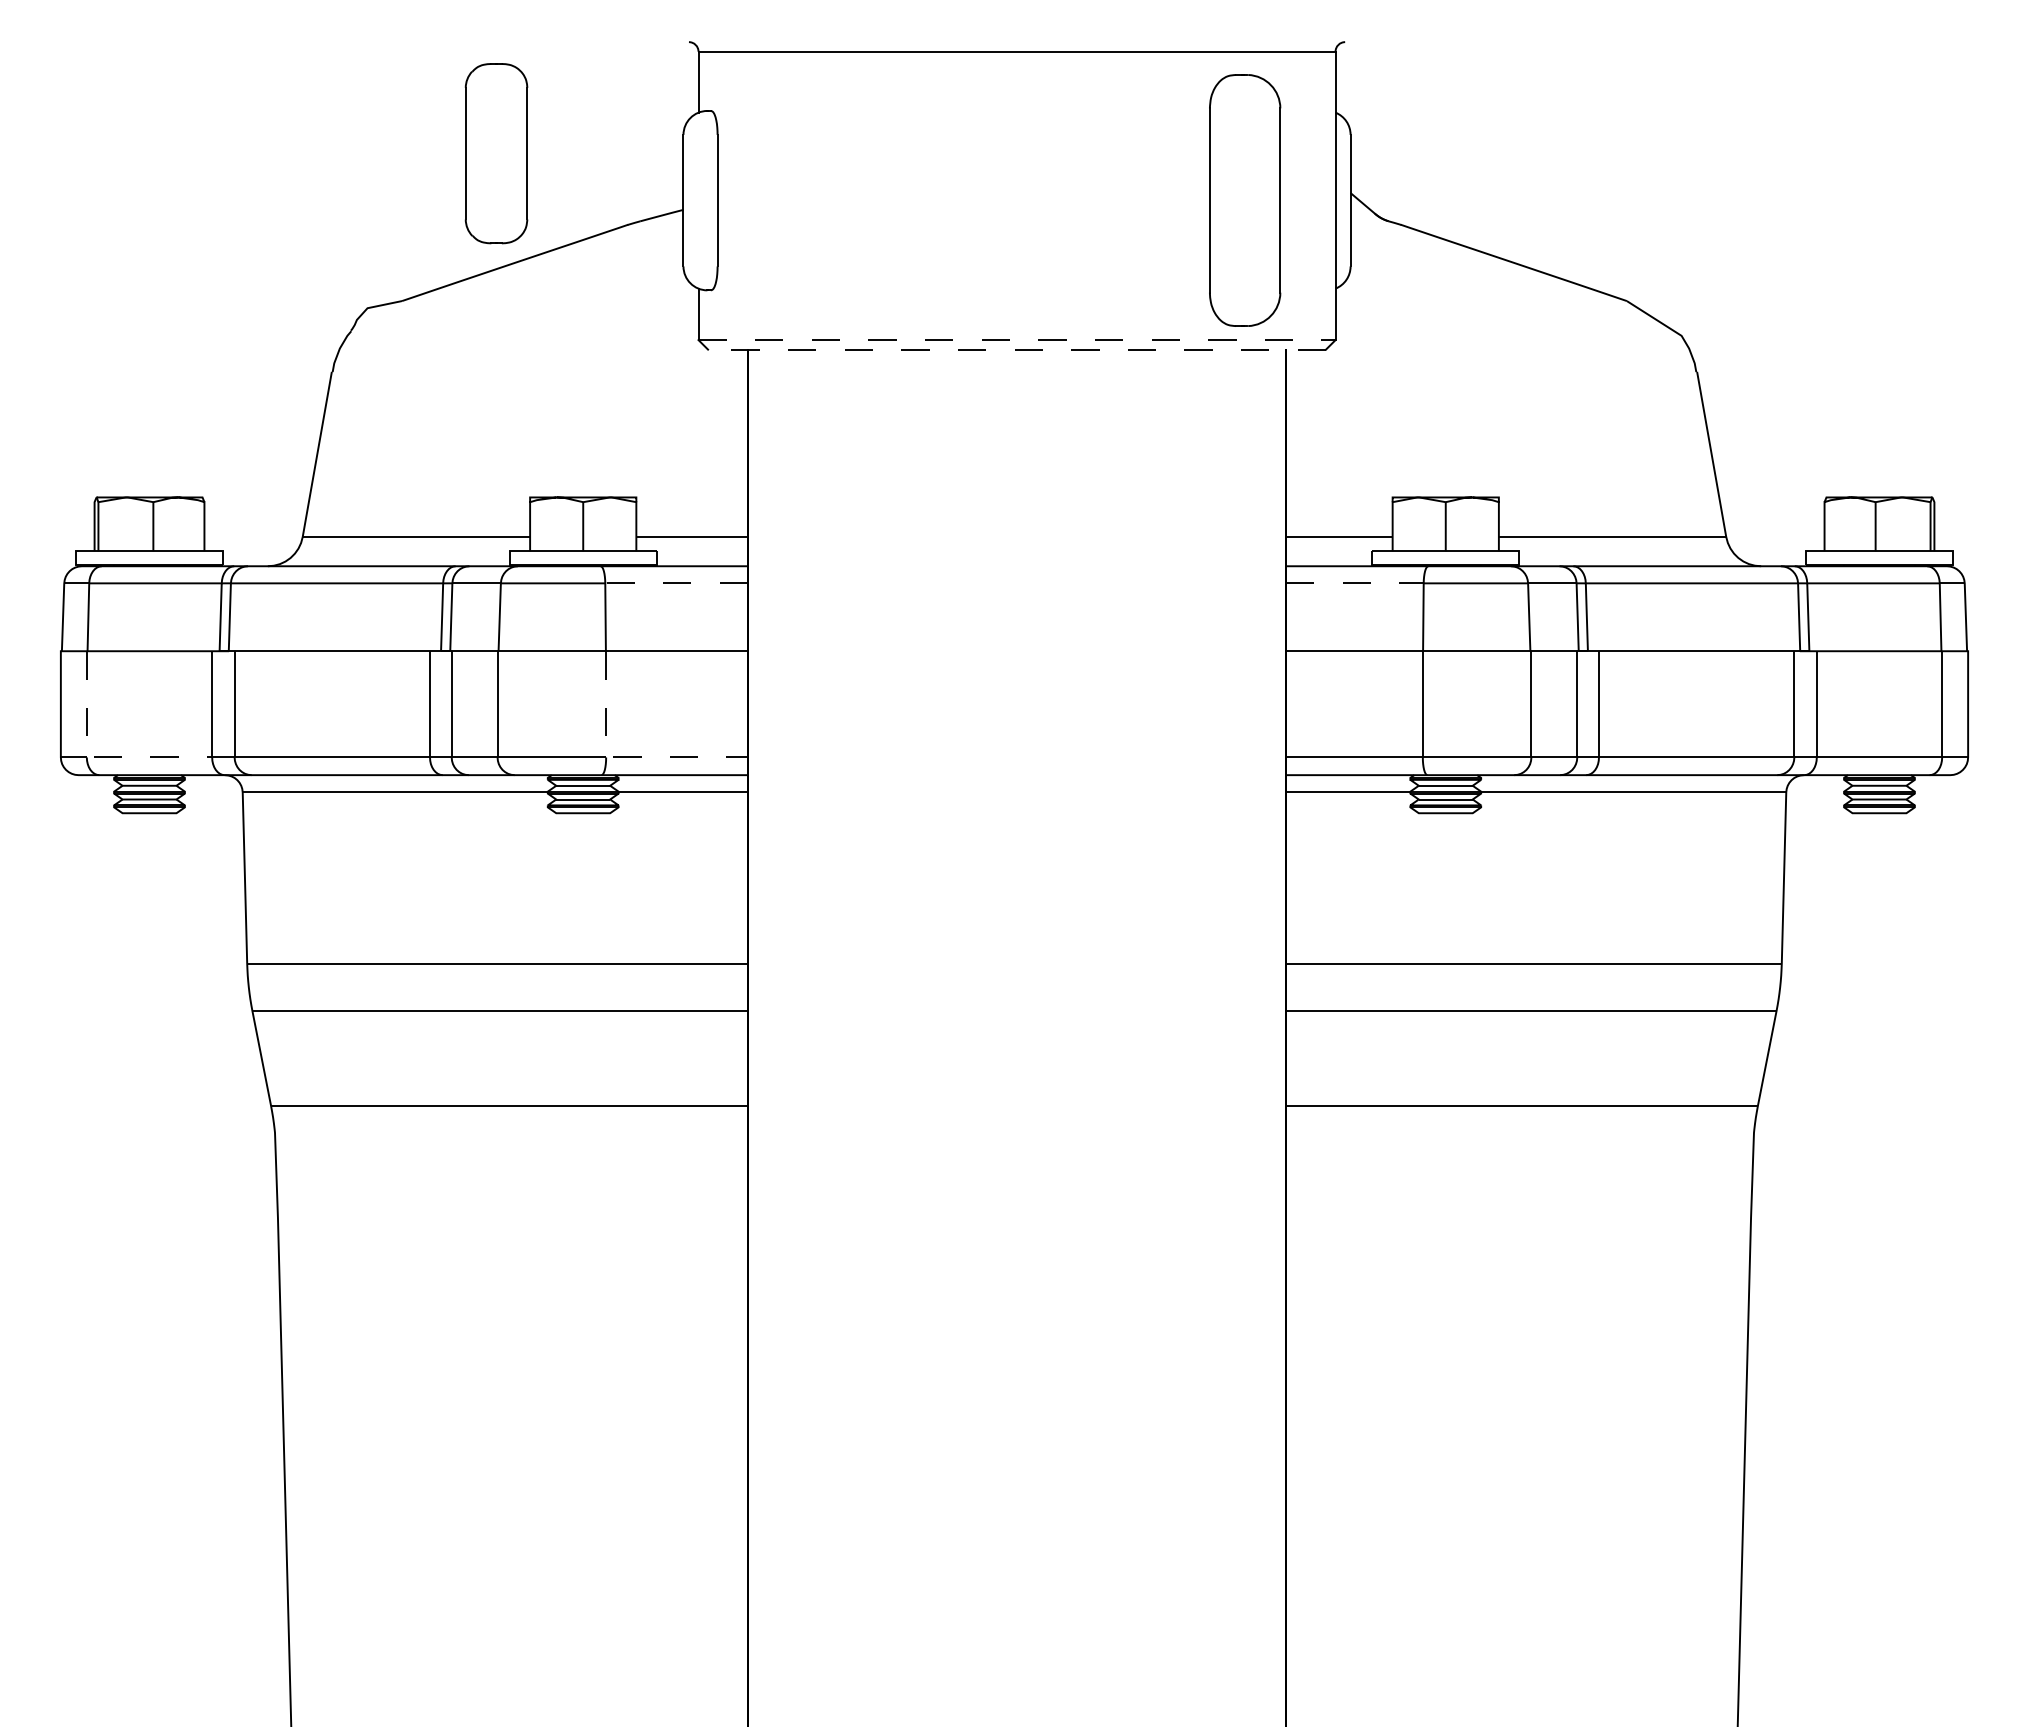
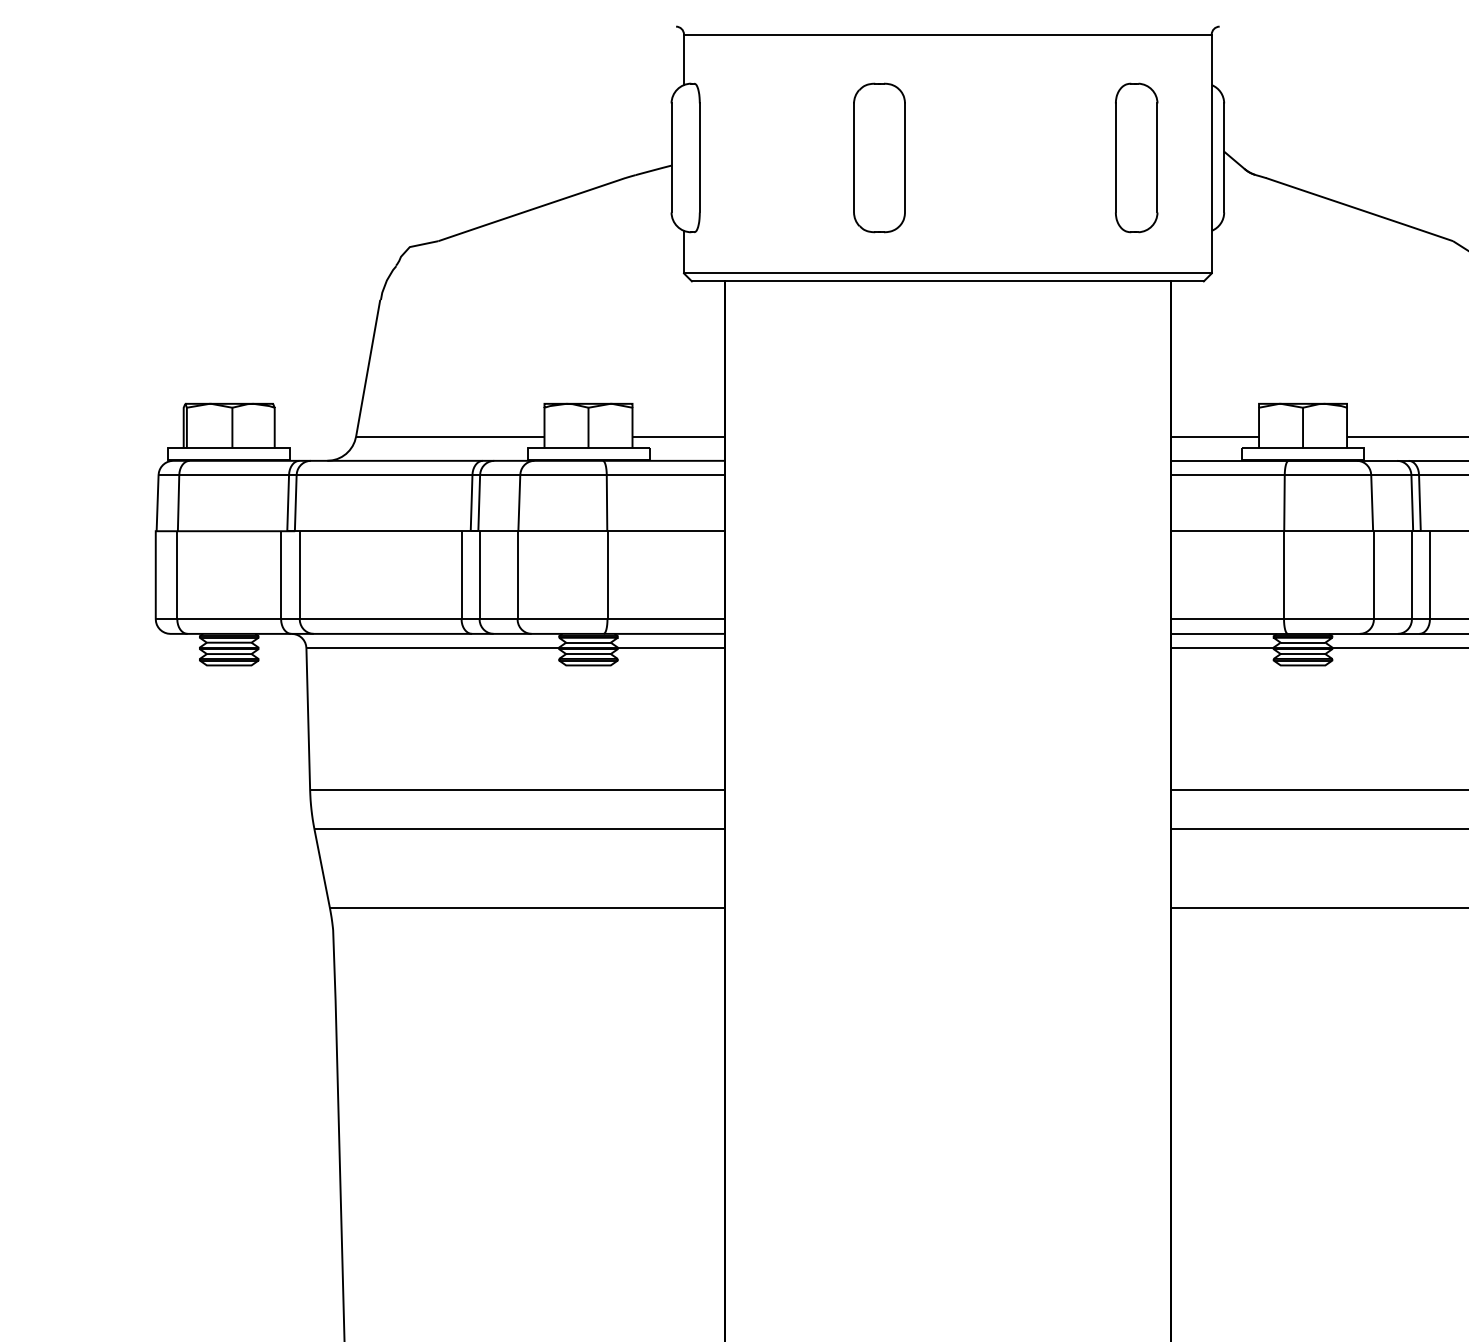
part: (496, 153) -> (879, 157), moved
part: (1244, 200) -> (1136, 157), size x0.71
line: (1017, 340) -> (948, 273), dashed -> solid
line: (1017, 349) -> (948, 281), dashed -> solid
line: (676, 583) -> (665, 475), dashed -> solid
line: (1354, 583) -> (1227, 475), dashed -> solid
line: (95, 757) -> (184, 619), dashed -> solid
line: (623, 757) -> (621, 619), dashed -> solid

